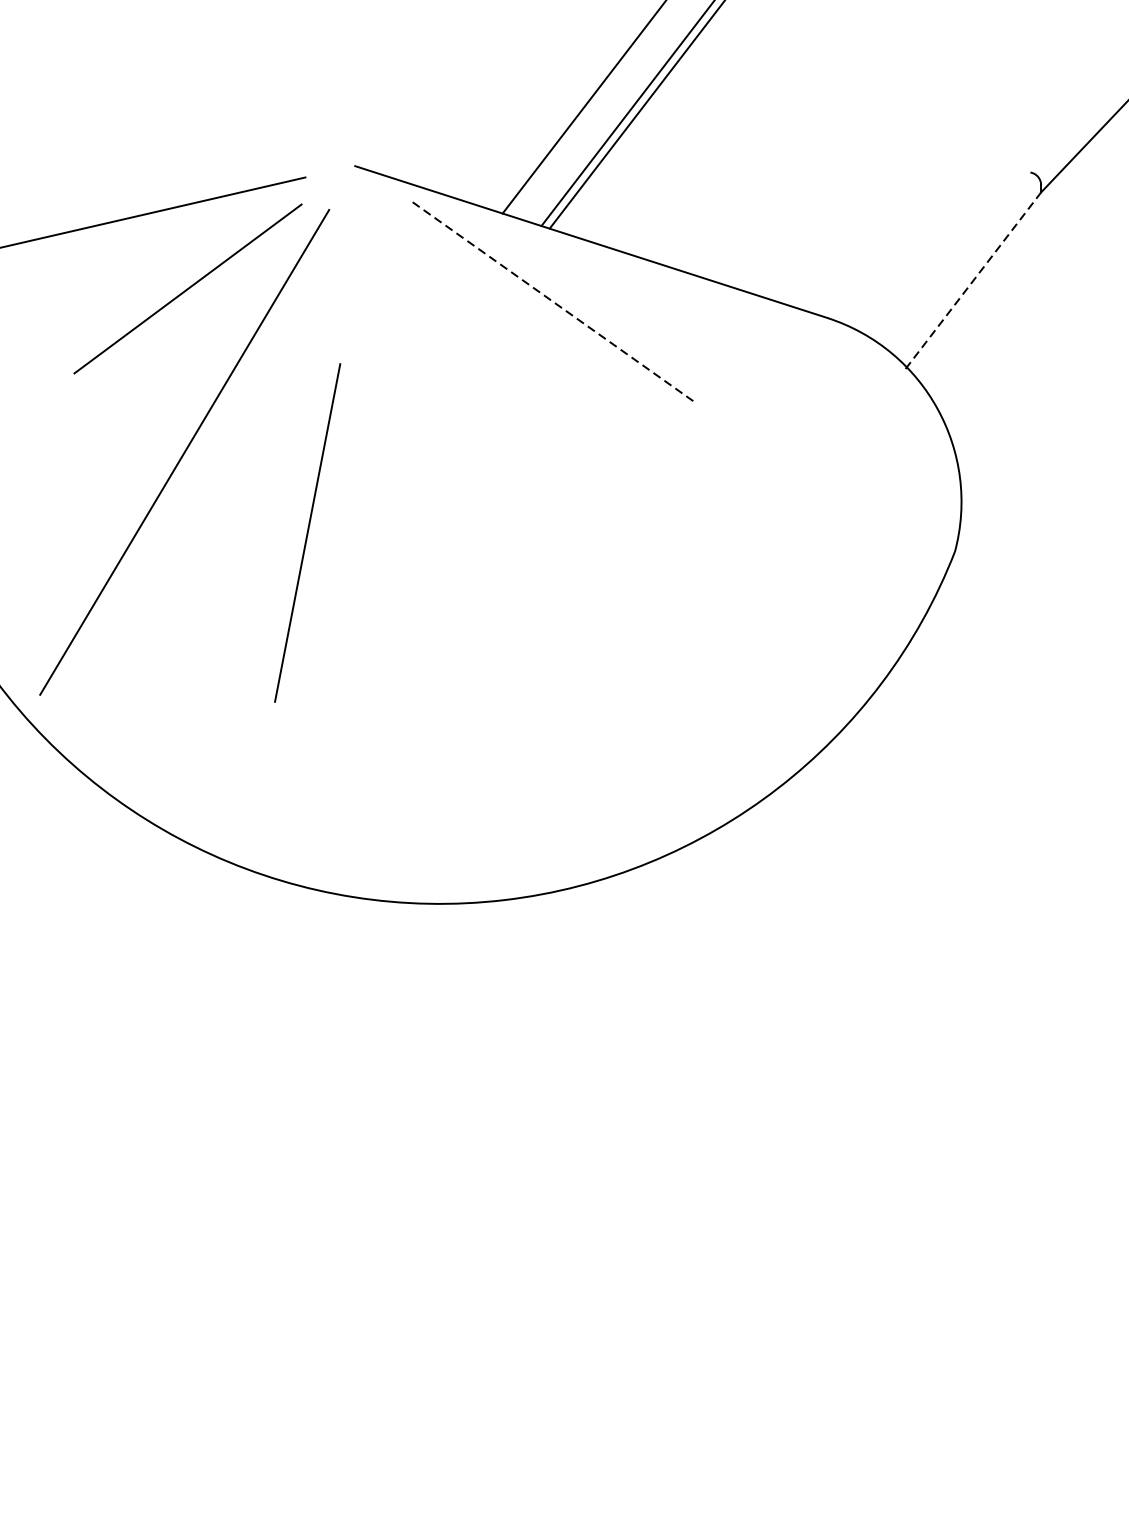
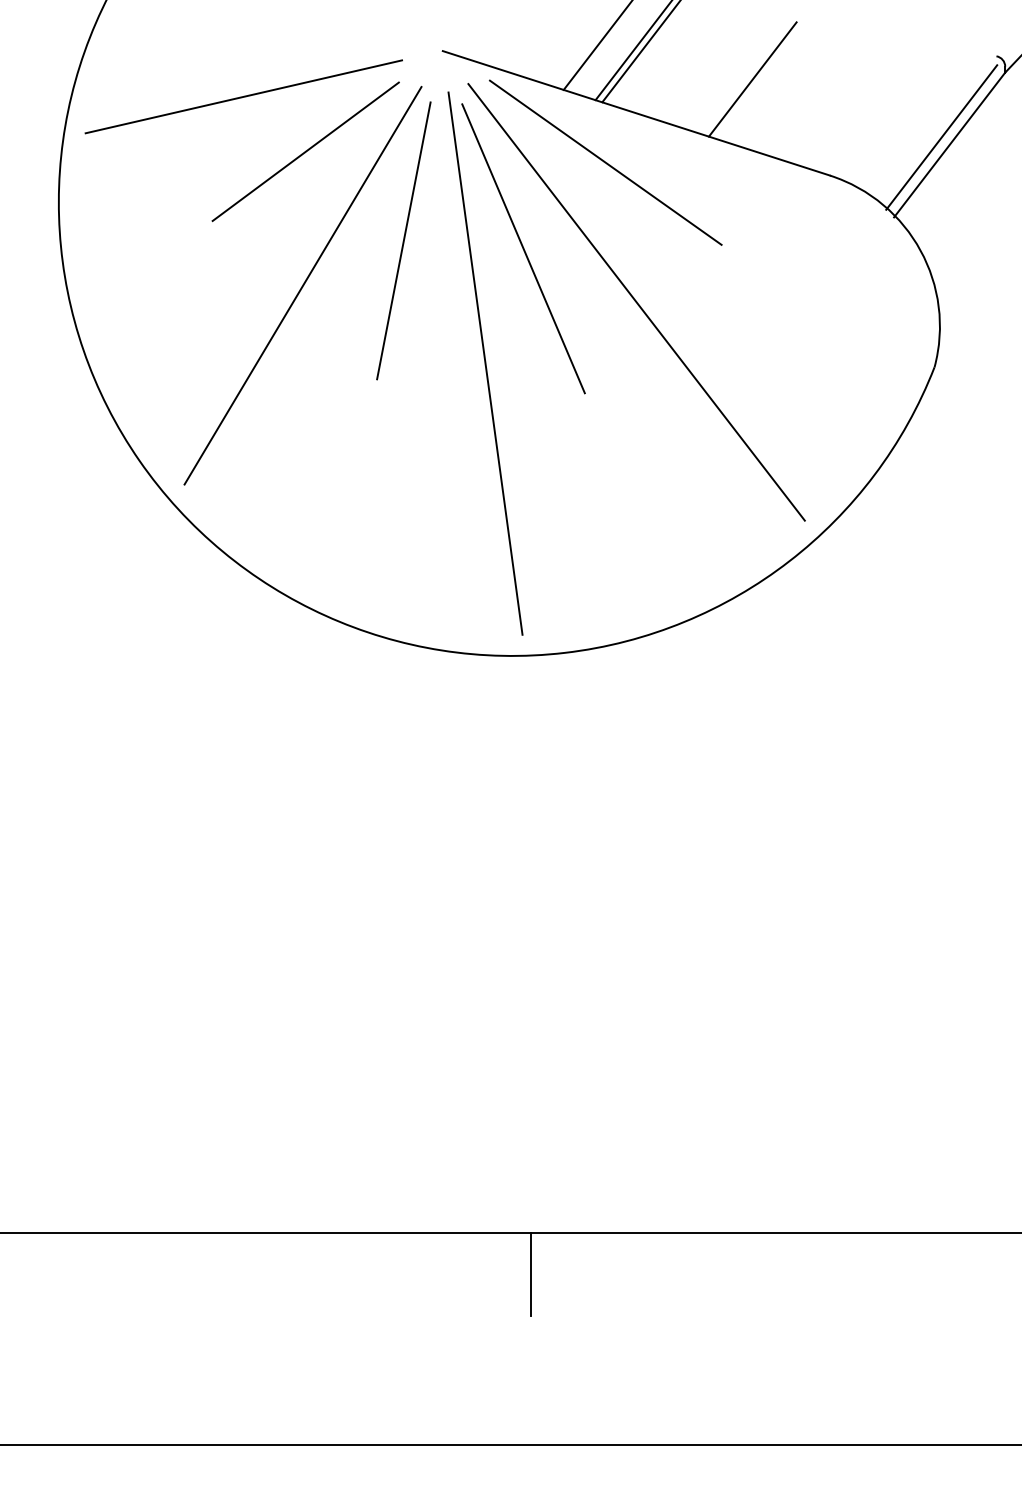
line: (732, 200) -> (752, 79), added
line: (963, 271) -> (941, 137), added
line: (973, 280) -> (949, 144), dashed -> solid
line: (553, 302) -> (605, 162), dashed -> solid
line: (453, 406) -> (523, 248), added
line: (591, 472) -> (636, 302), added
line: (307, 532) -> (403, 240), moved
line: (407, 547) -> (485, 363), added

